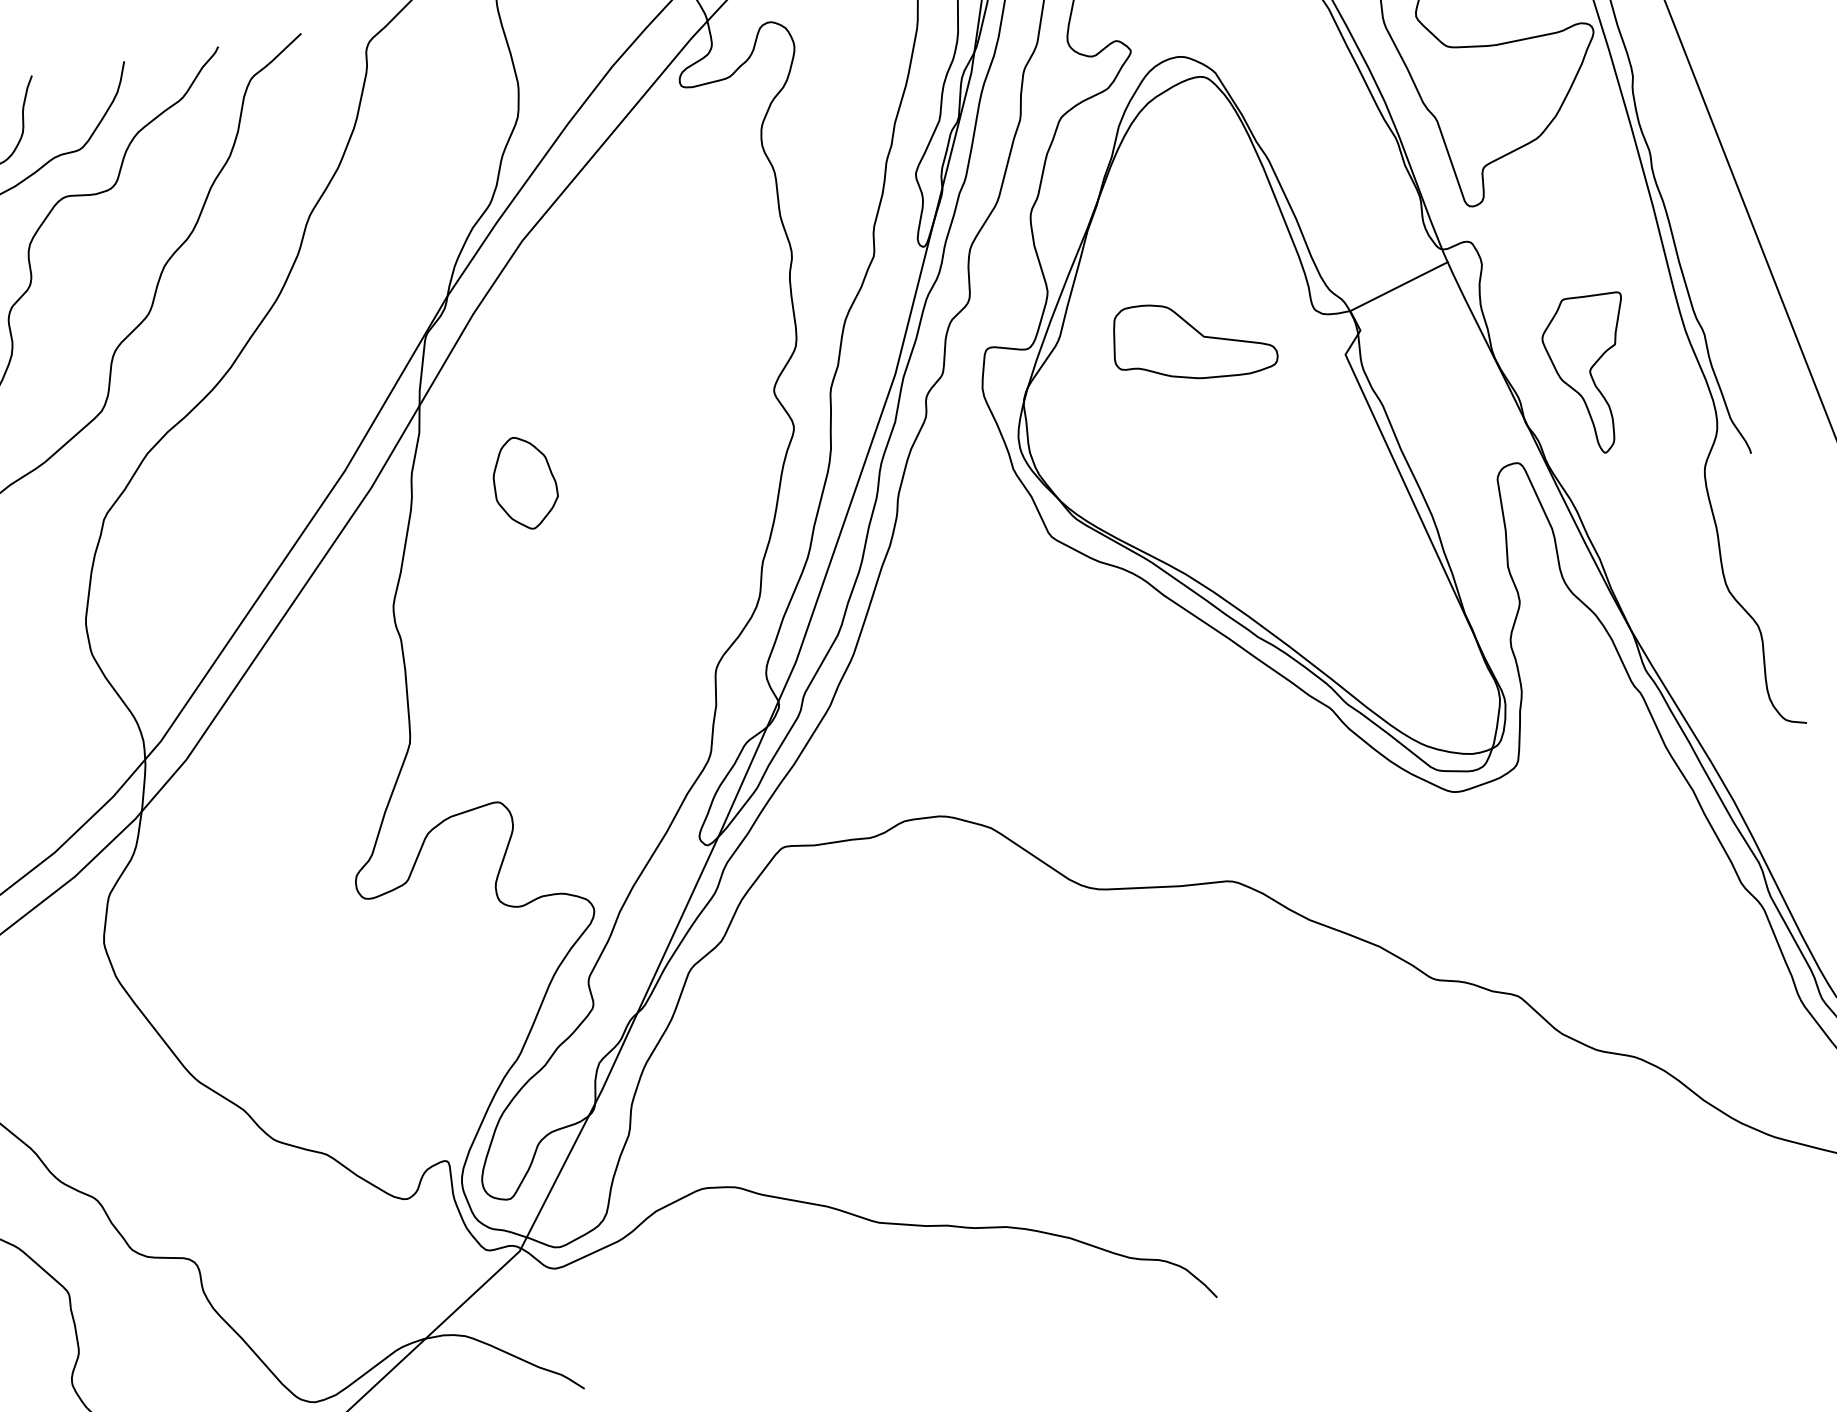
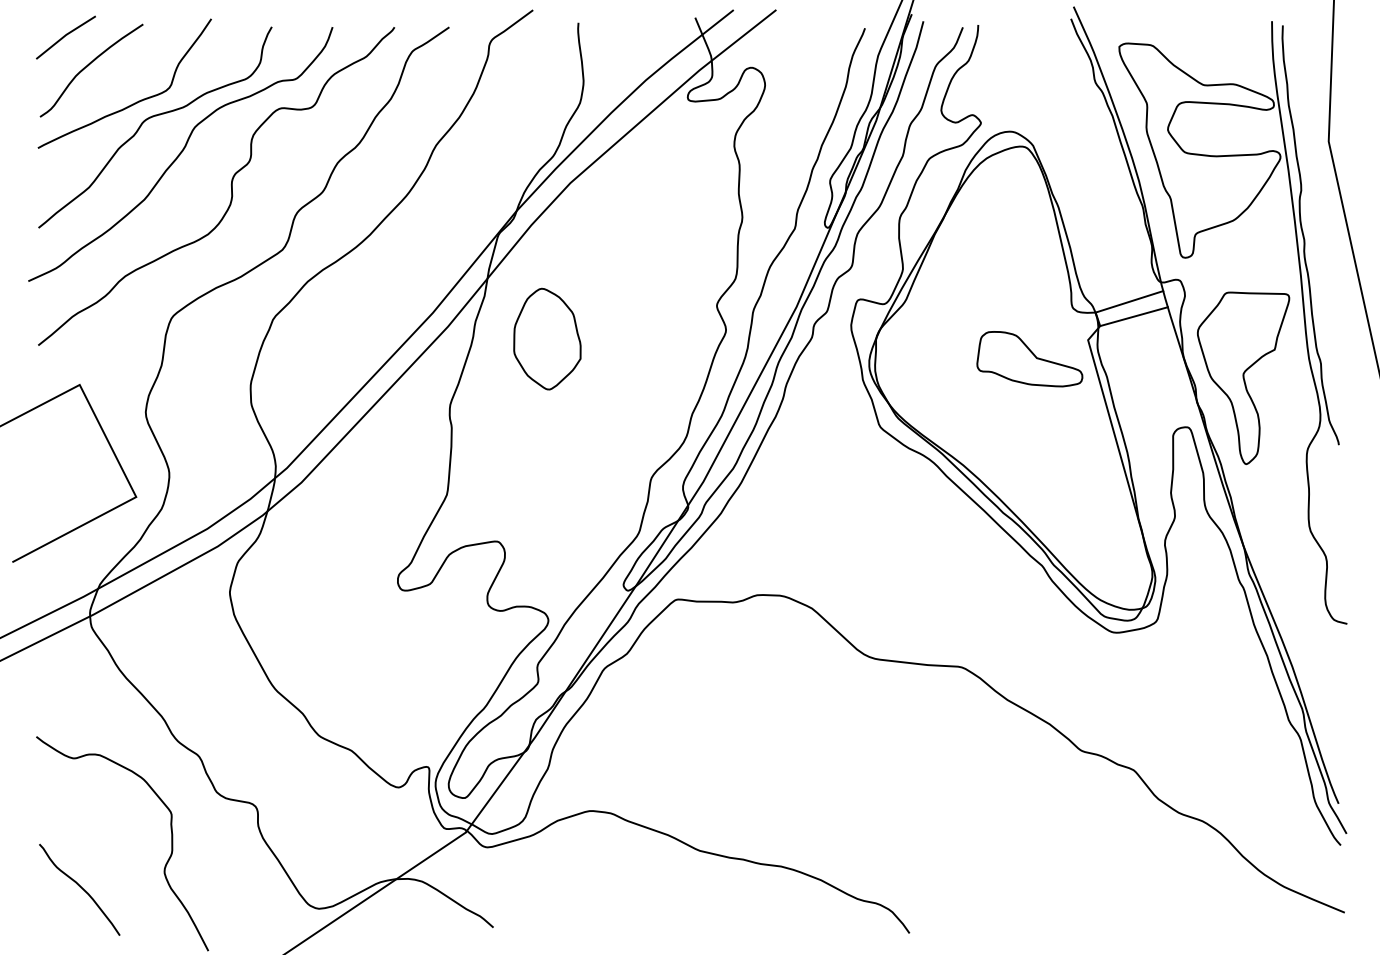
line: (1408, 307) -> (1133, 316), added
part: (1193, 340) -> (1029, 359), moved
part: (1590, 374) -> (1243, 377), size x1.67
part: (524, 482) -> (547, 338), size x1.67

